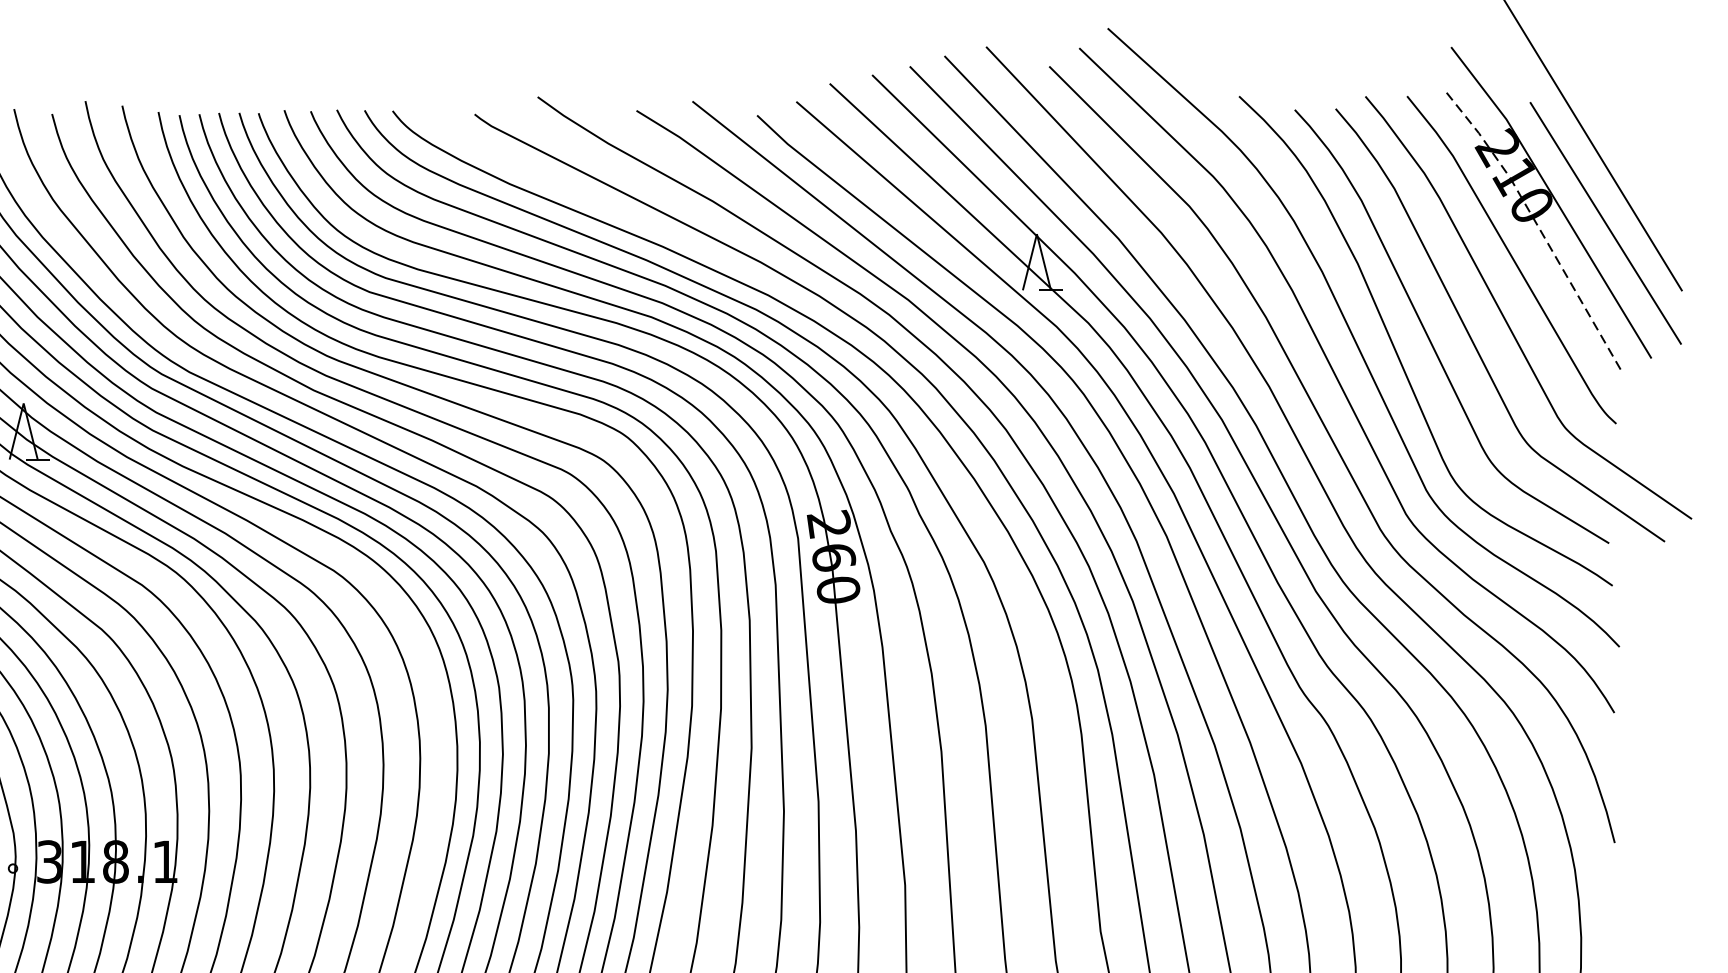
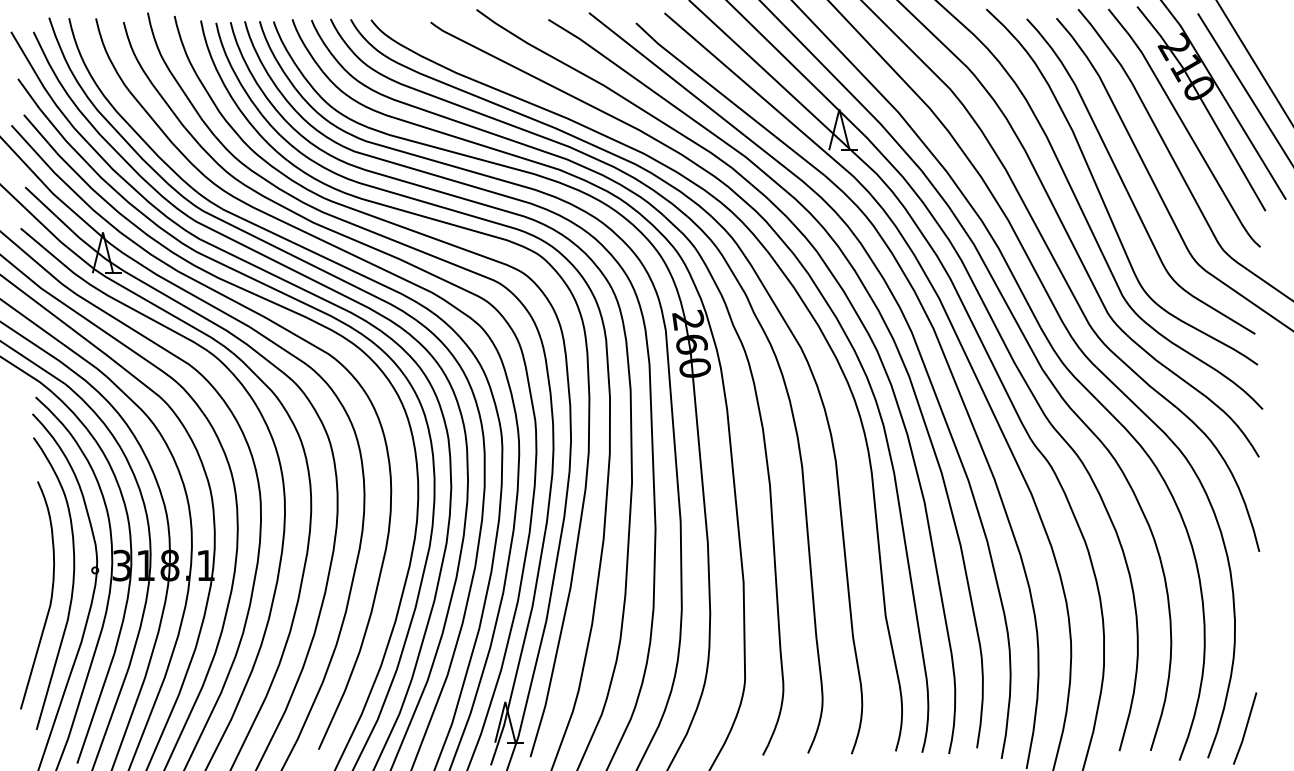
line: (1539, 228) -> (1204, 105), dashed -> solid

